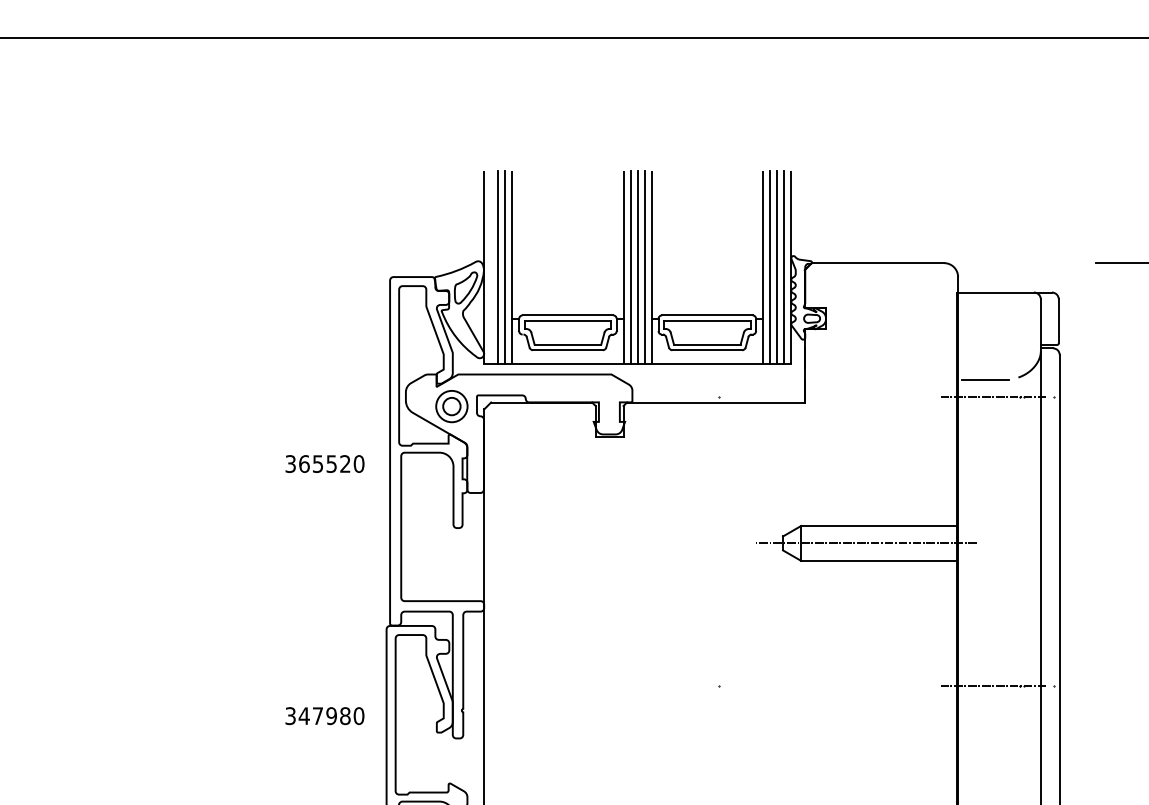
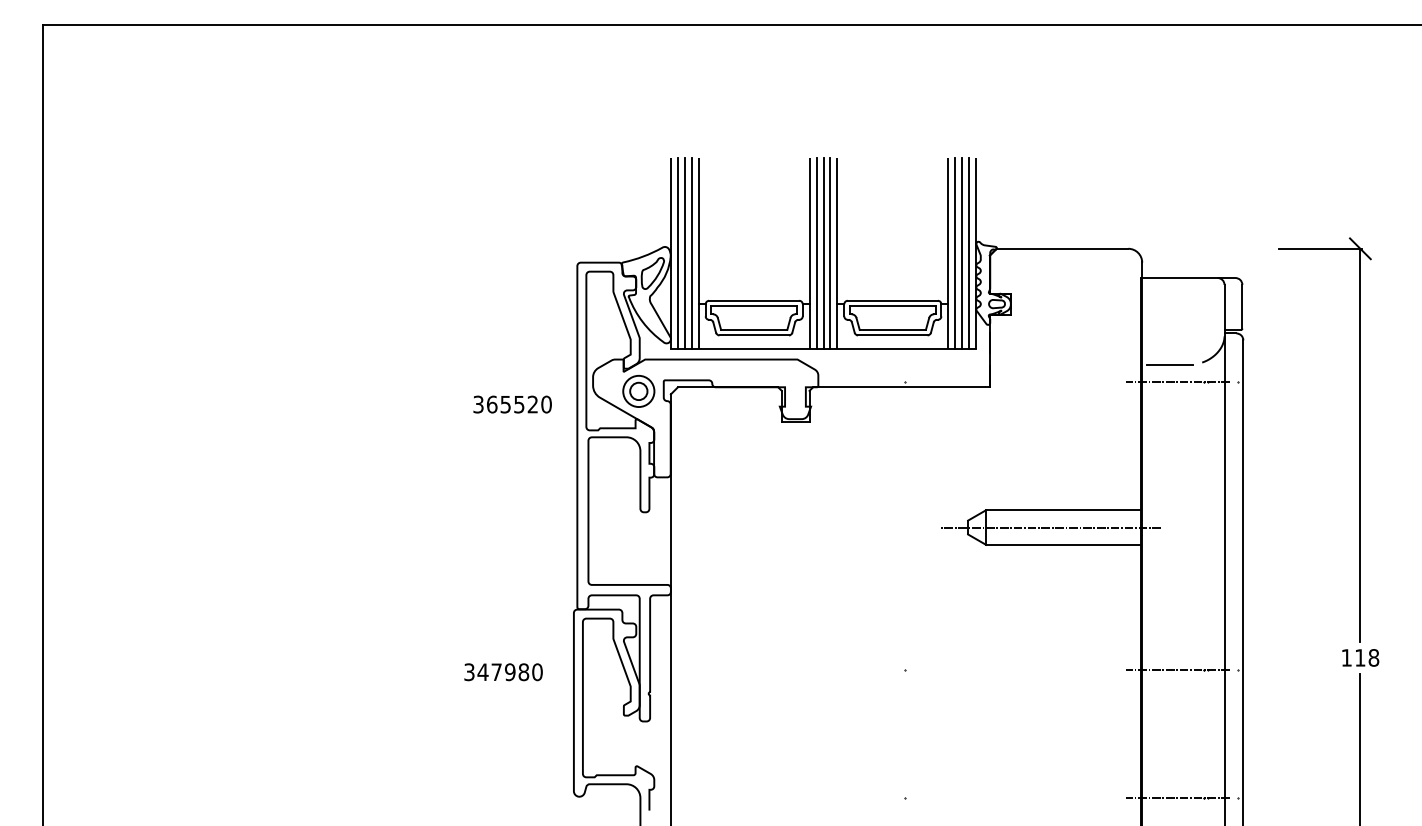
line: (490, 267) -> (677, 253), added
text: (324, 463) -> (512, 404), moved
text: (324, 716) -> (503, 672), moved

